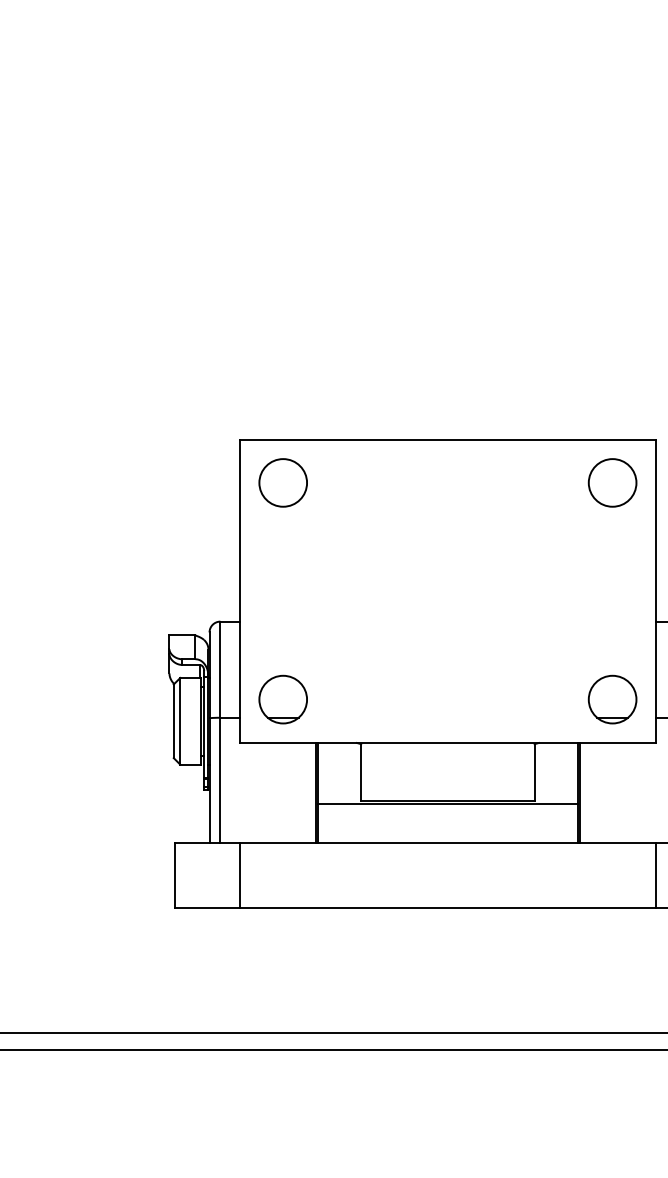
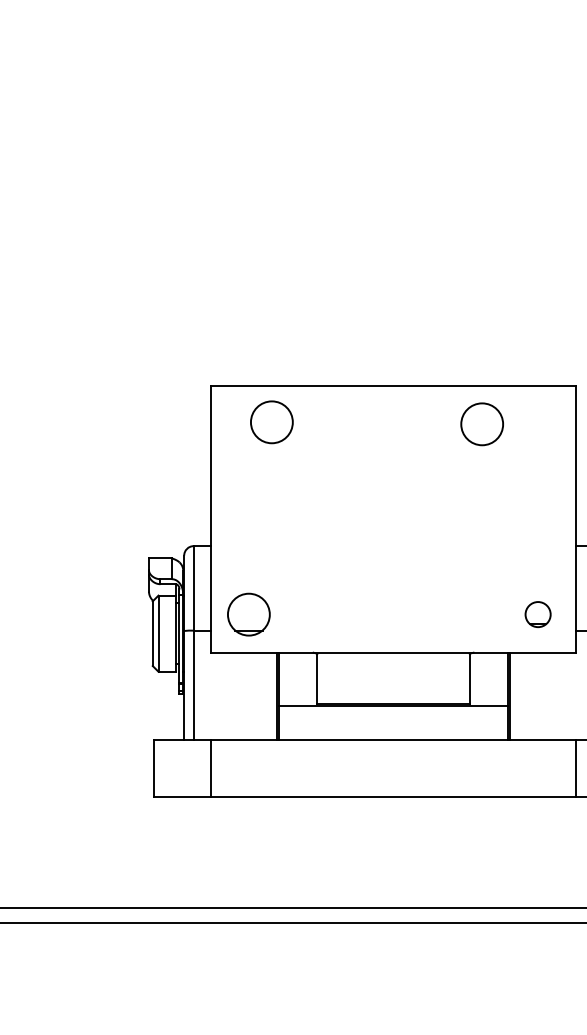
circle: (282, 483) -> (271, 422), moved
circle: (611, 483) -> (481, 424), moved
part: (611, 699) -> (537, 614), size x0.6

